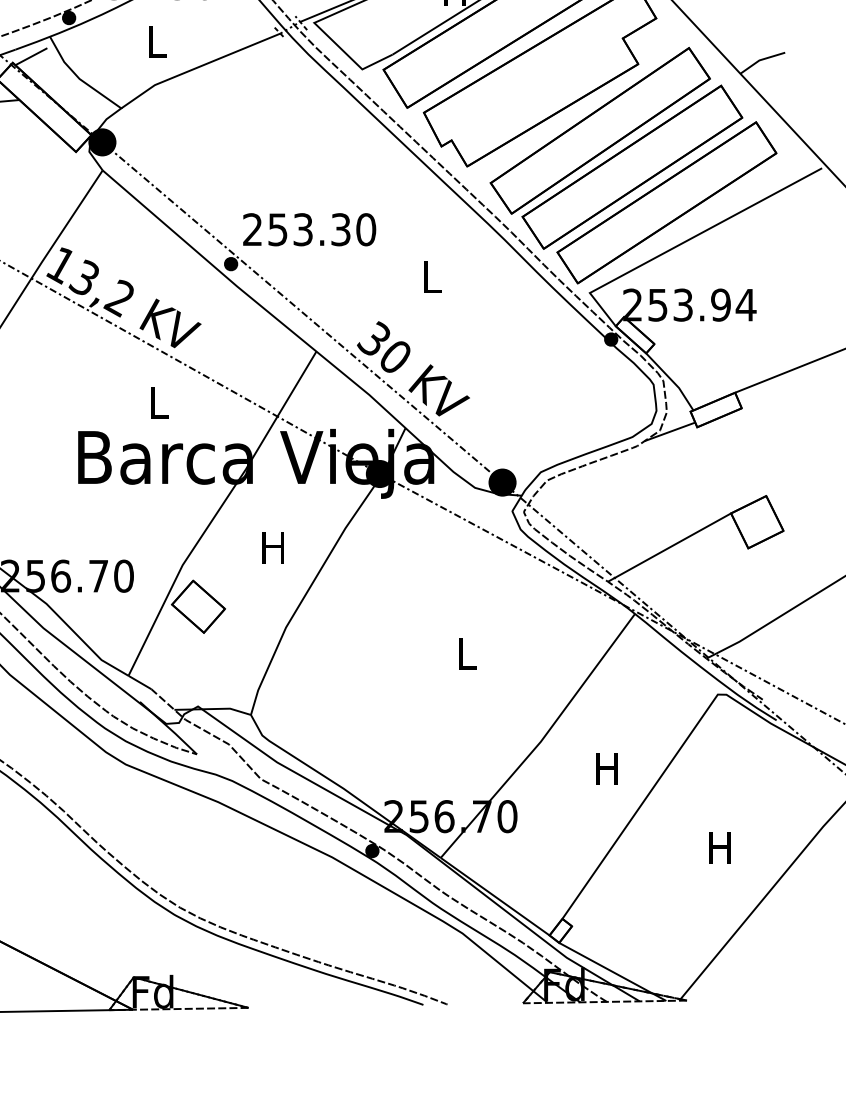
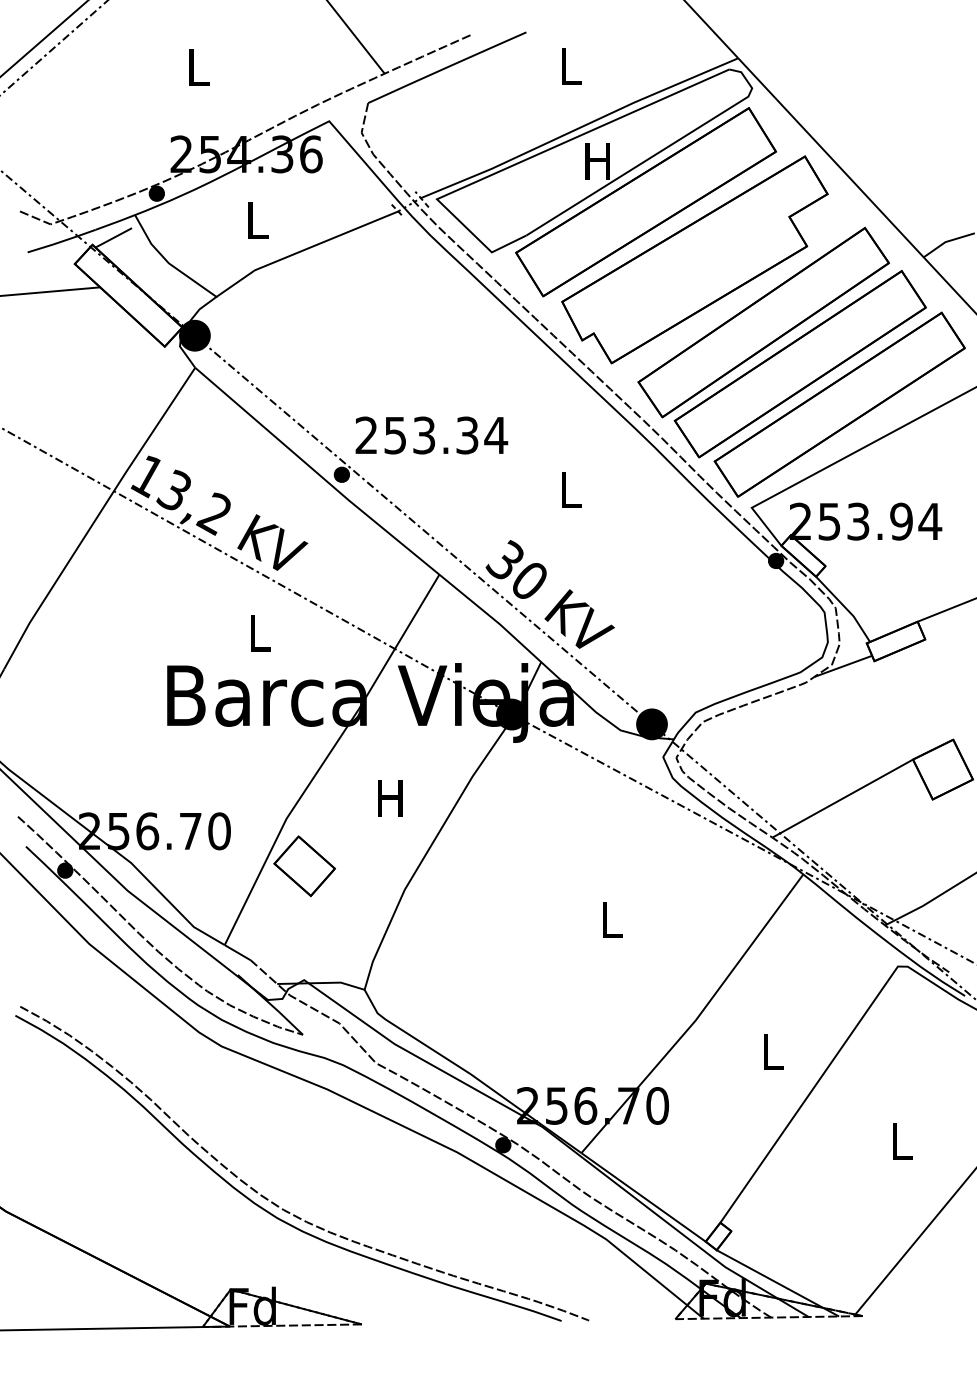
text: (366, 229) -> (496, 435), 253.30 -> 253.34
text: (607, 768) -> (771, 1051), H -> L
text: (720, 847) -> (900, 1141), H -> L

